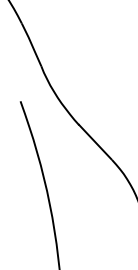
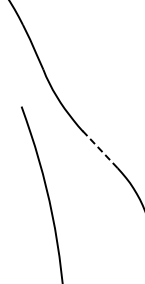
line: (95, 142) -> (100, 149), solid -> dashed

